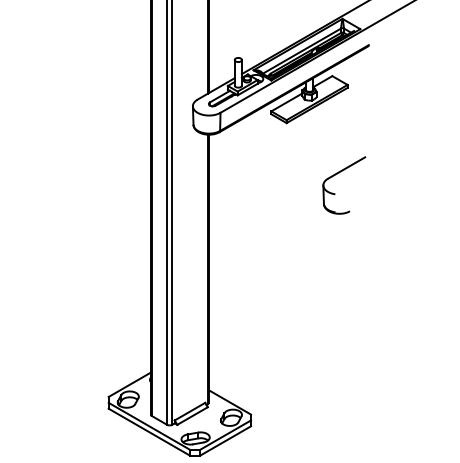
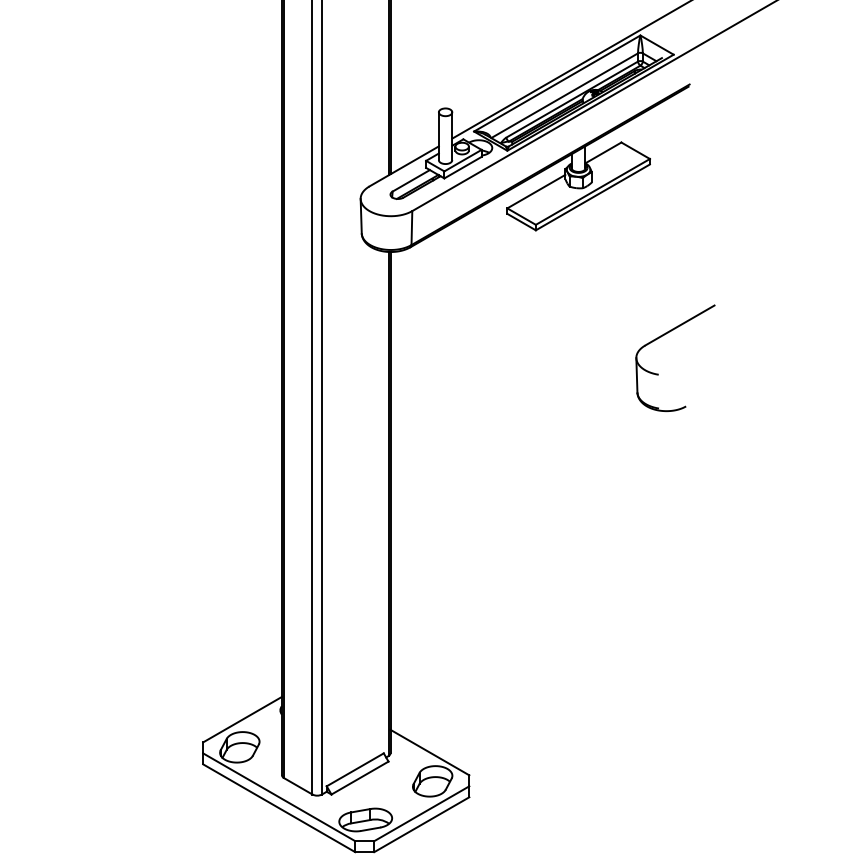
part: (335, 193) -> (659, 373), moved

